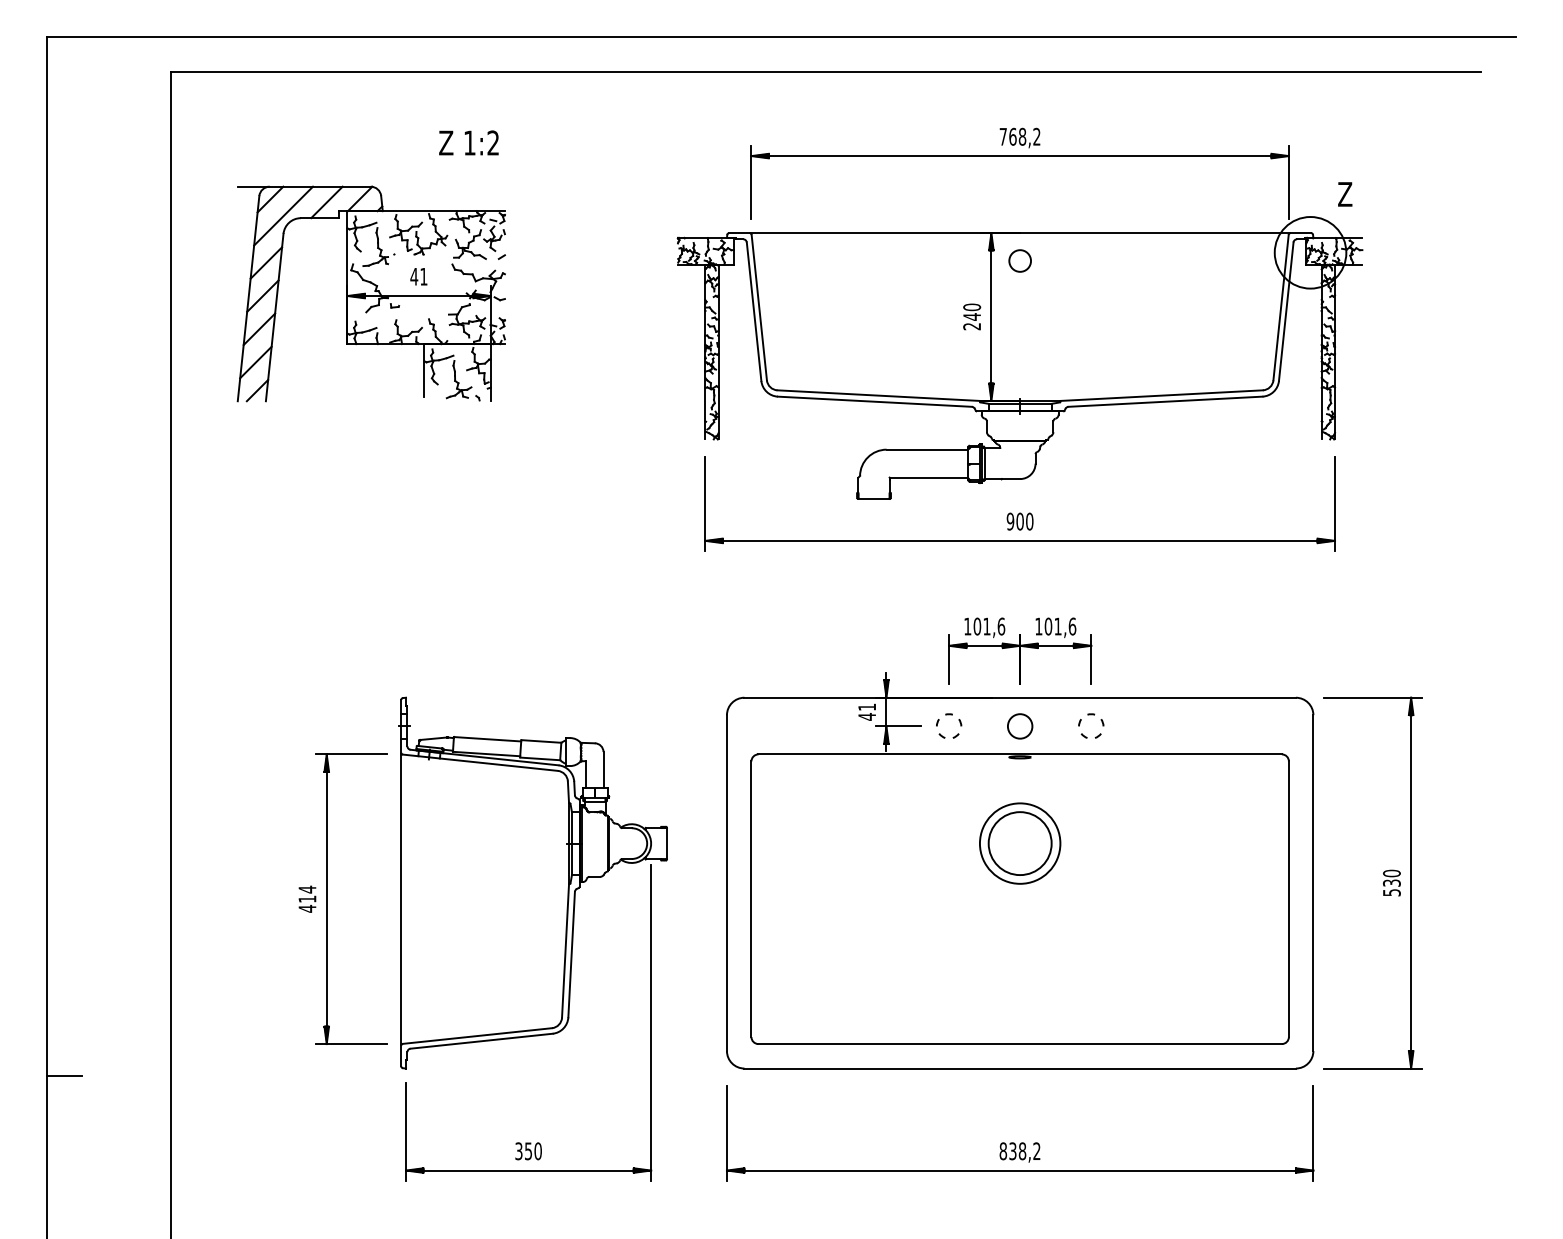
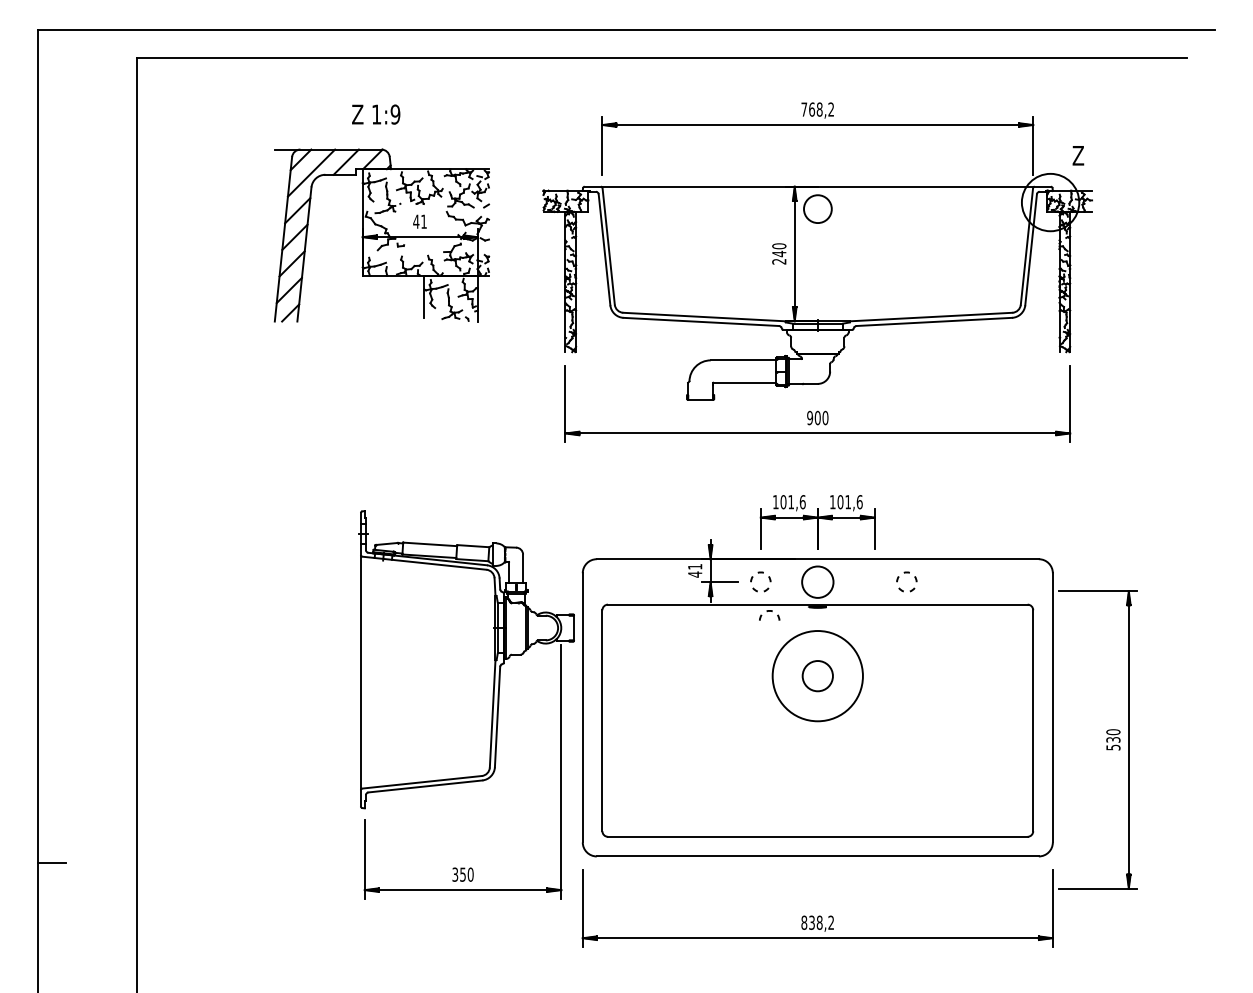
text: (493, 142) -> (395, 114), 1:2 -> 1:9
circle: (1019, 260) -> (817, 208), size x1.6
part: (370, 293) -> (381, 235), moved
part: (1091, 715) -> (907, 573), moved
circle: (1019, 726) -> (817, 582), size x1.6
part: (960, 767) -> (769, 615), added
circle: (1019, 843) -> (817, 676), size x0.6
circle: (1019, 843) -> (817, 676), size x1.4
part: (1383, 882) -> (1106, 739), moved
part: (327, 898) -> (262, 720), removed
part: (532, 938) -> (466, 704), moved

